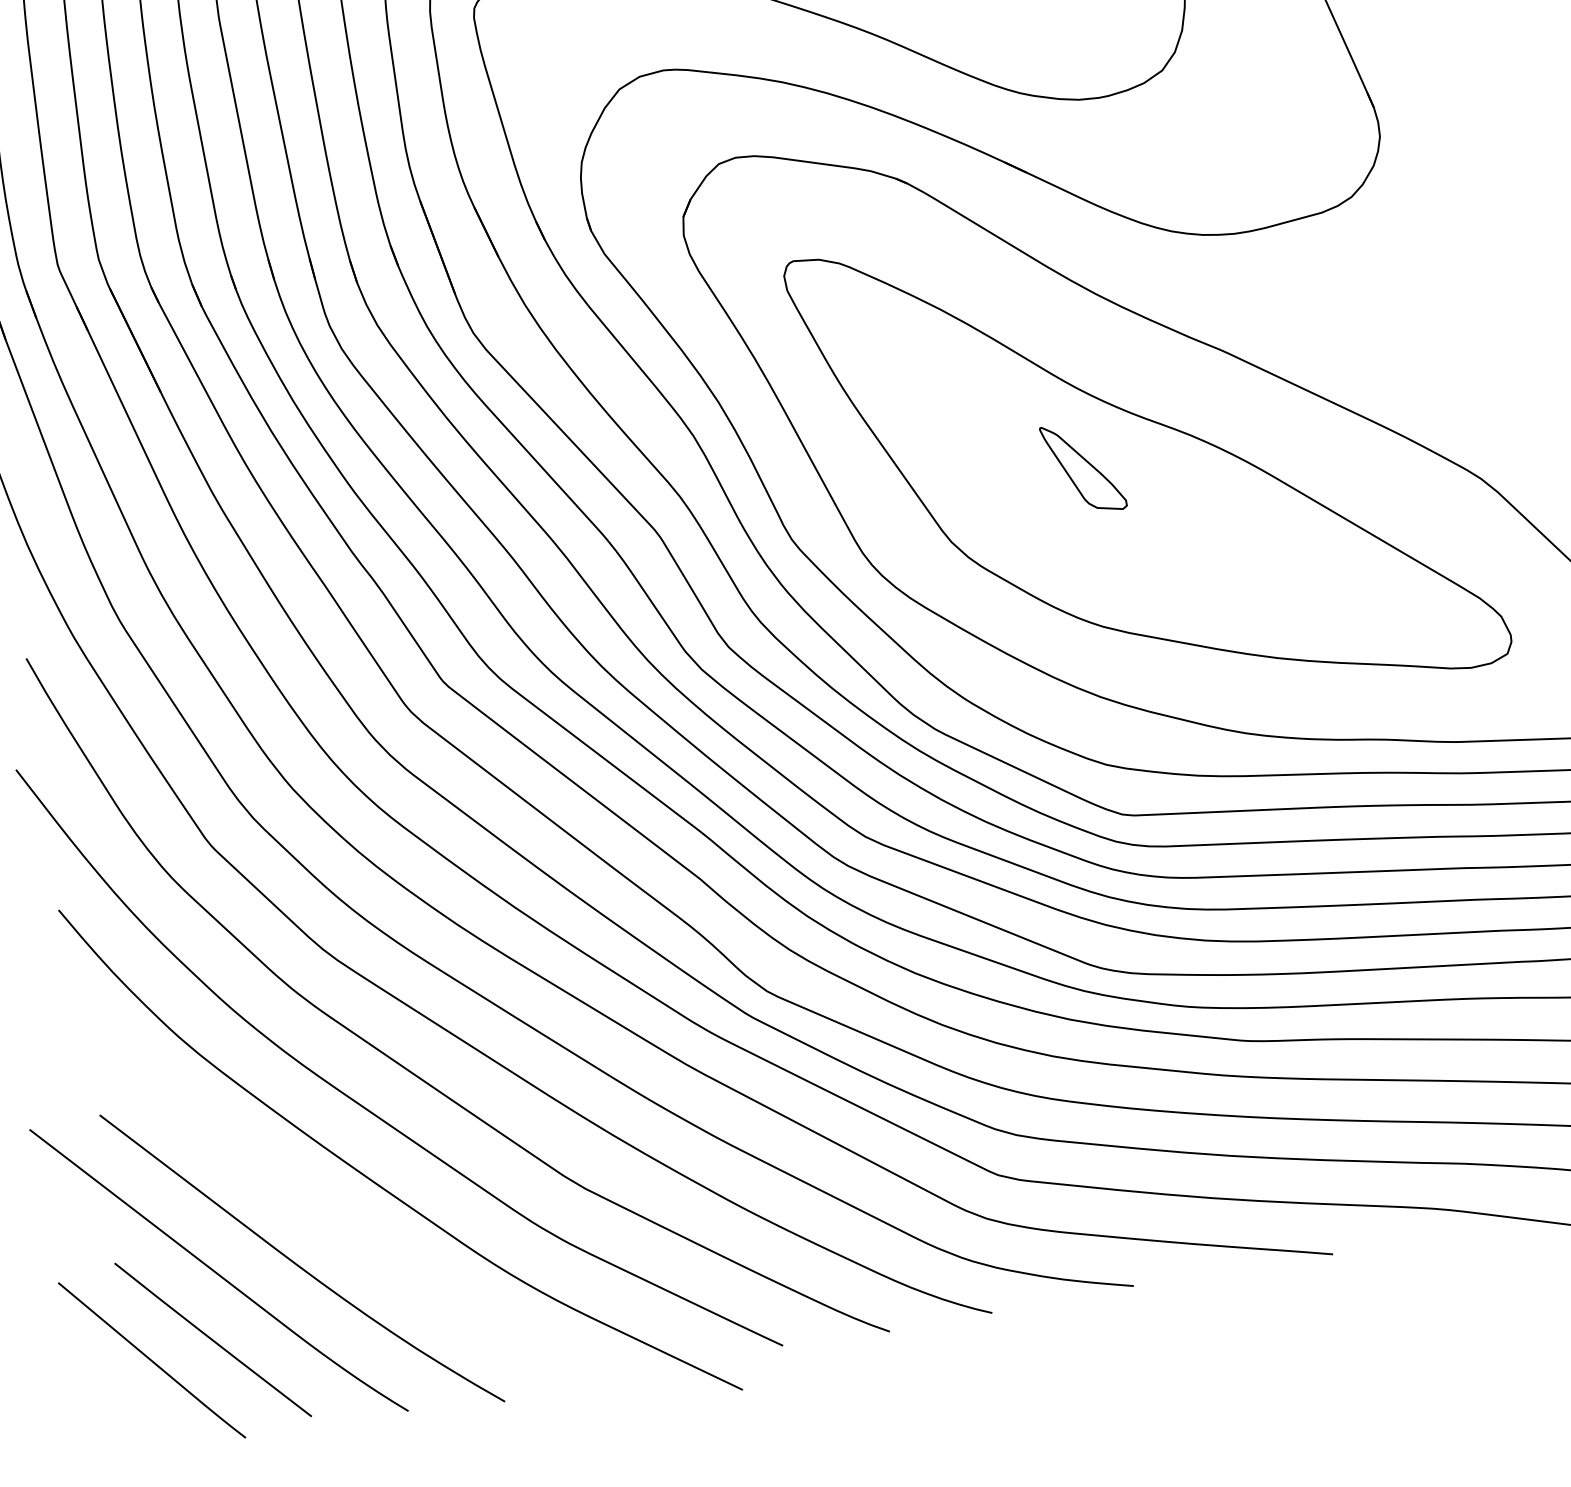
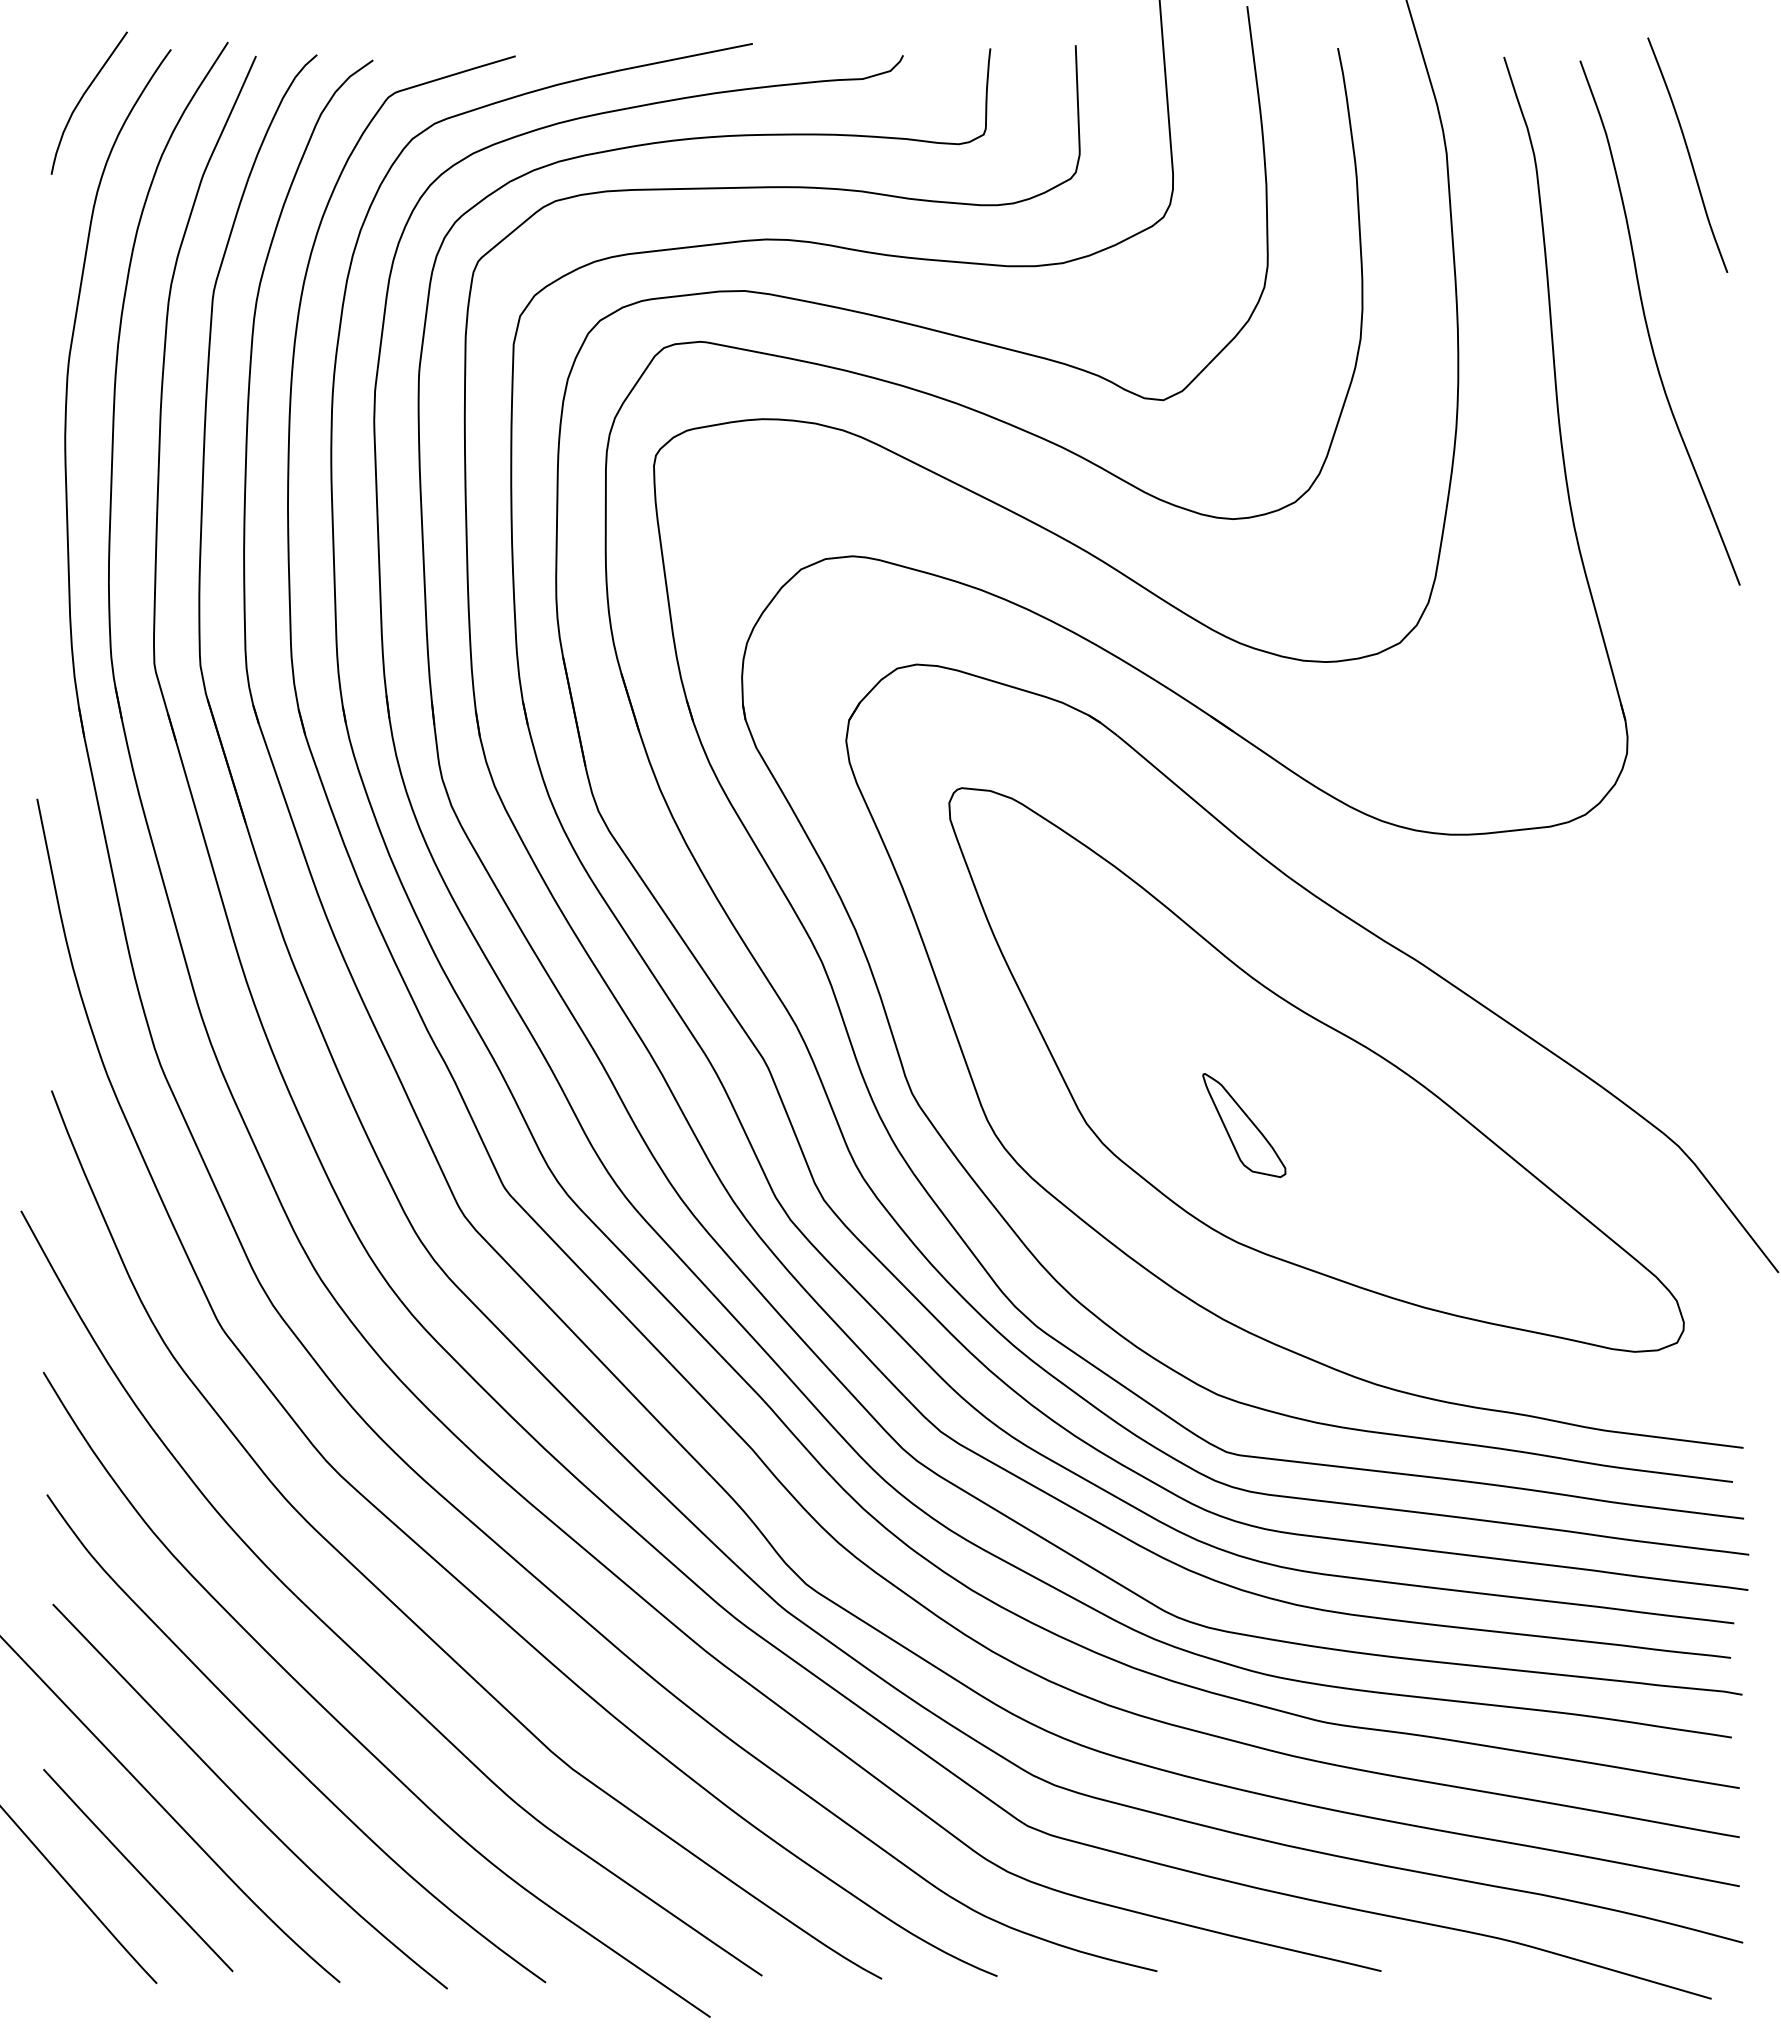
part: (1083, 468) -> (1244, 1125), moved
curve: (324, 1214) -> (282, 1752), added

